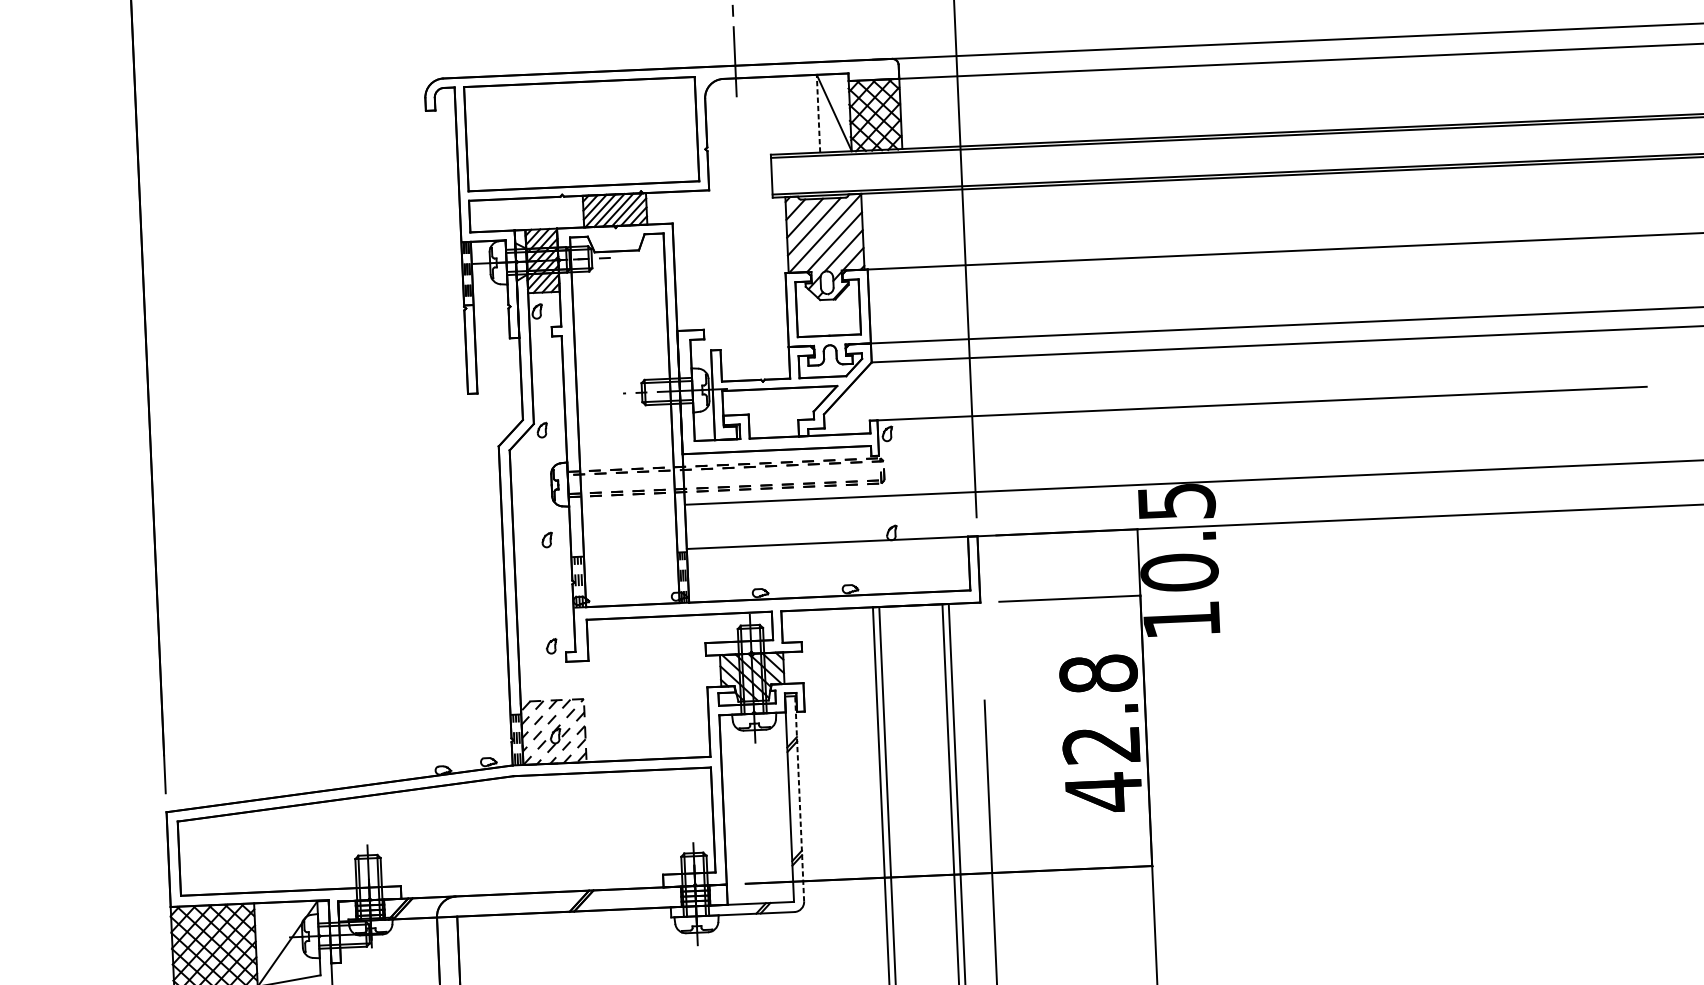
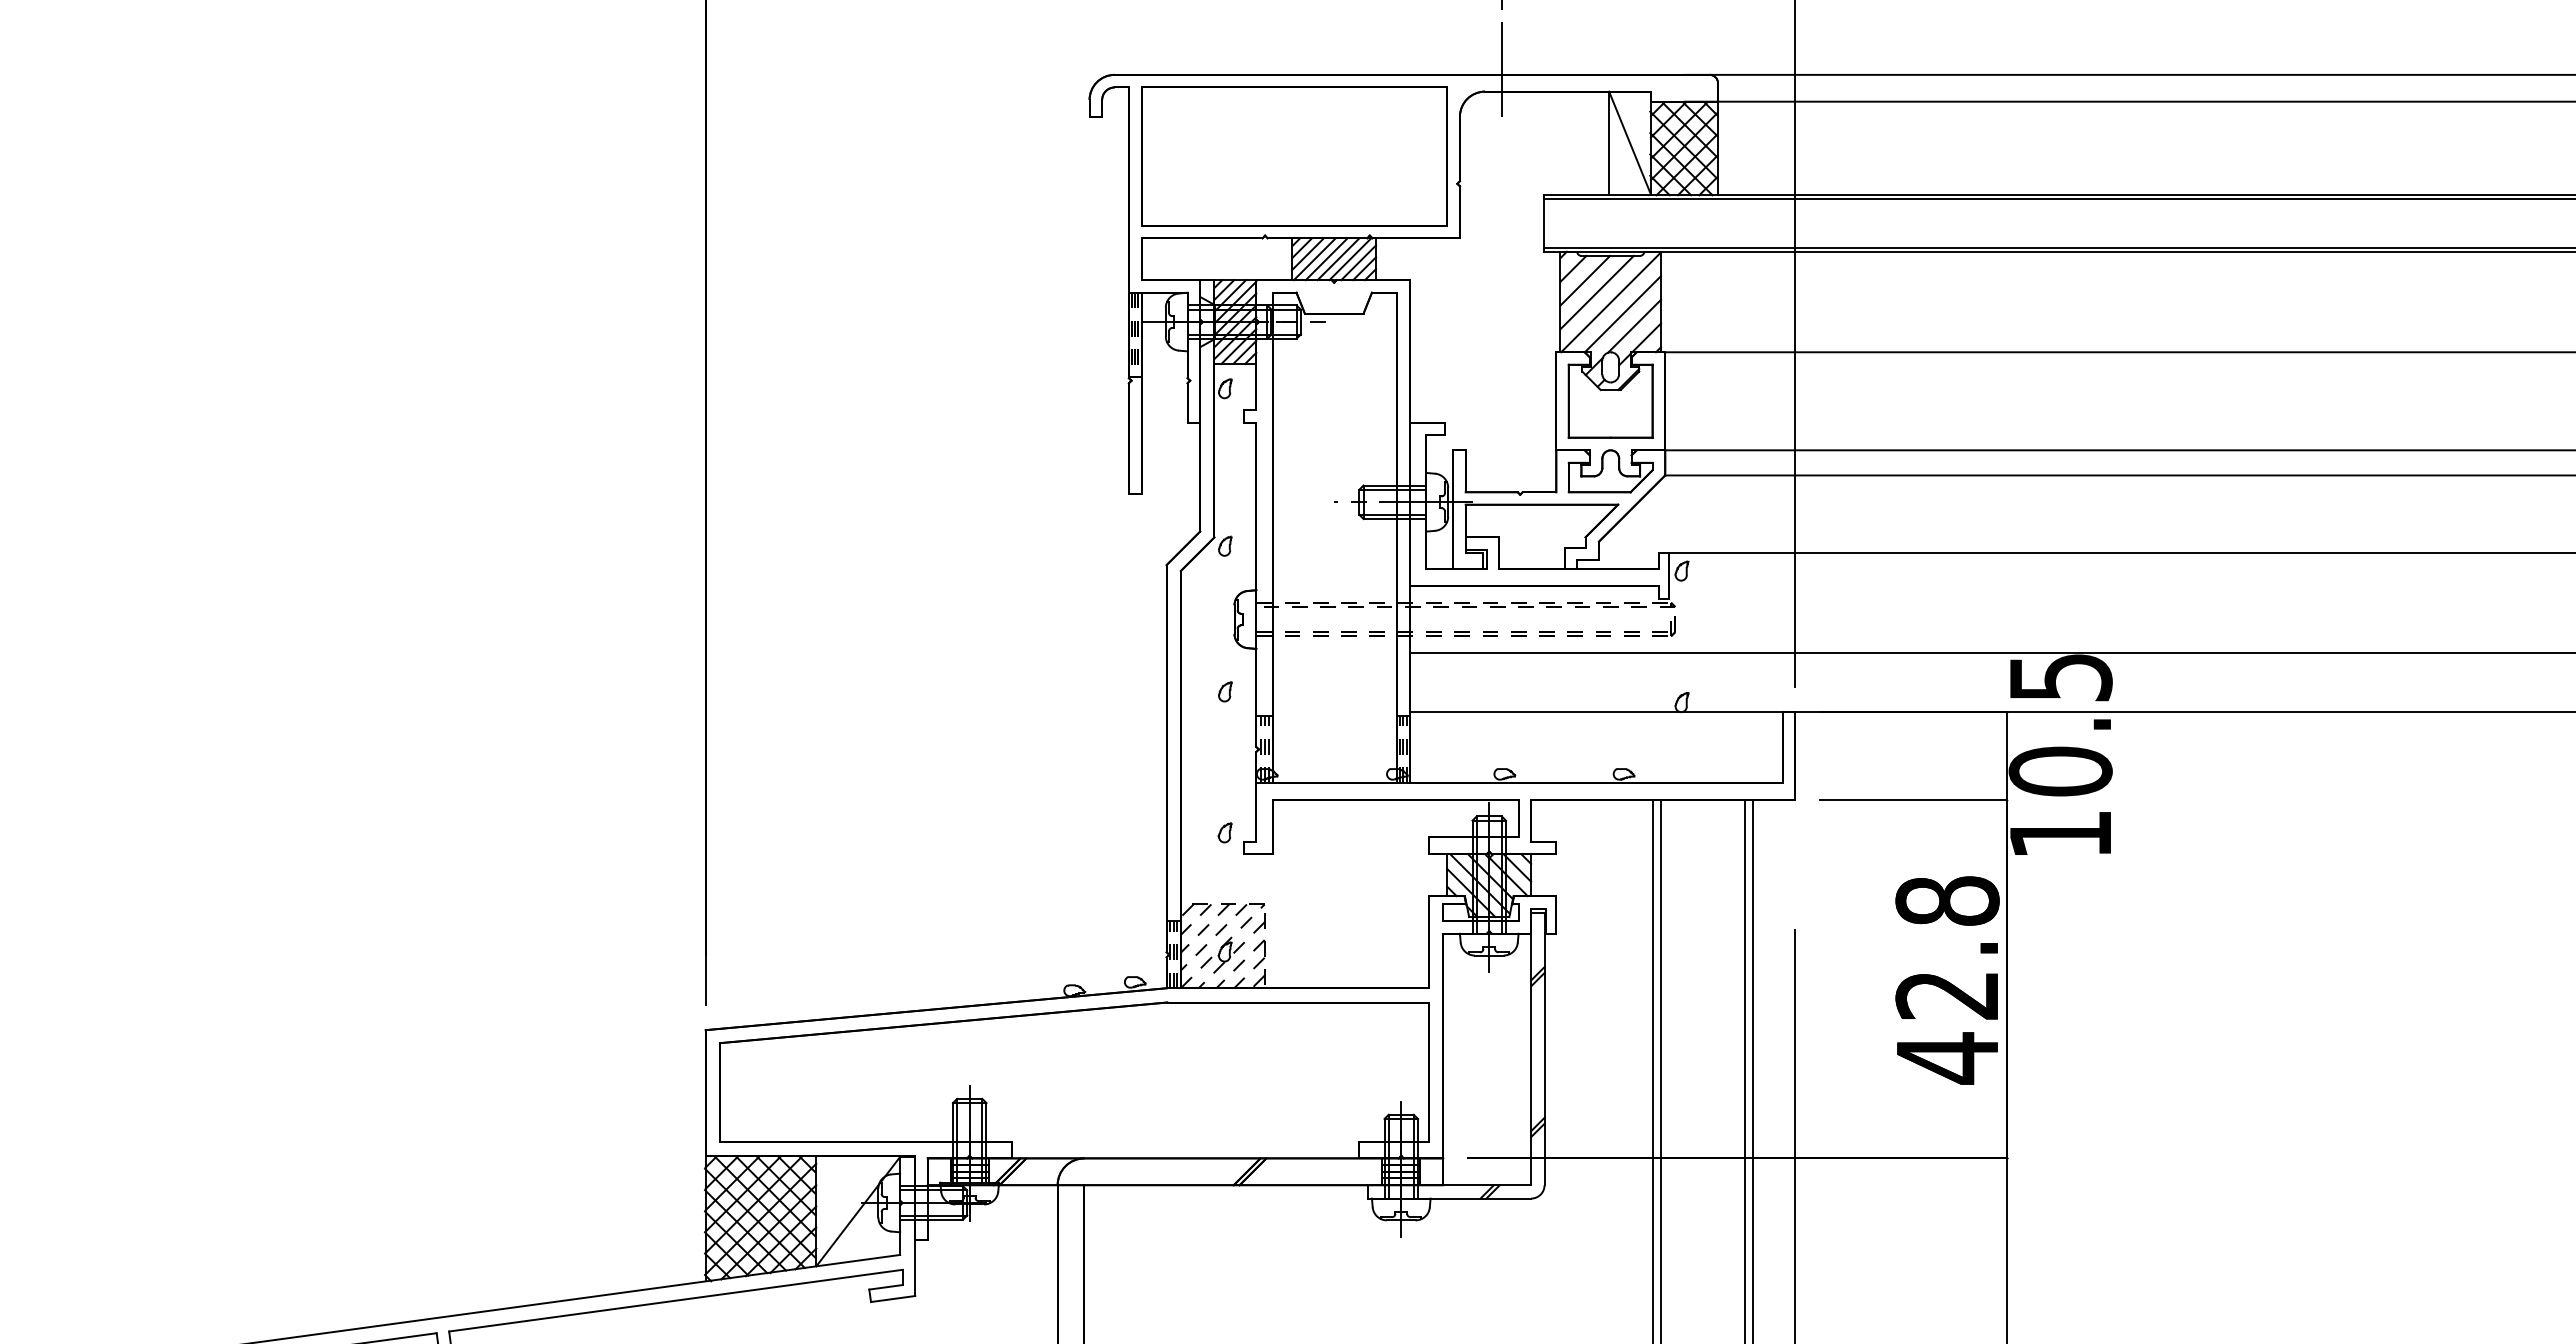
line: (818, 113) -> (1609, 143), dashed -> solid
line: (799, 798) -> (1544, 1048), dashed -> solid

